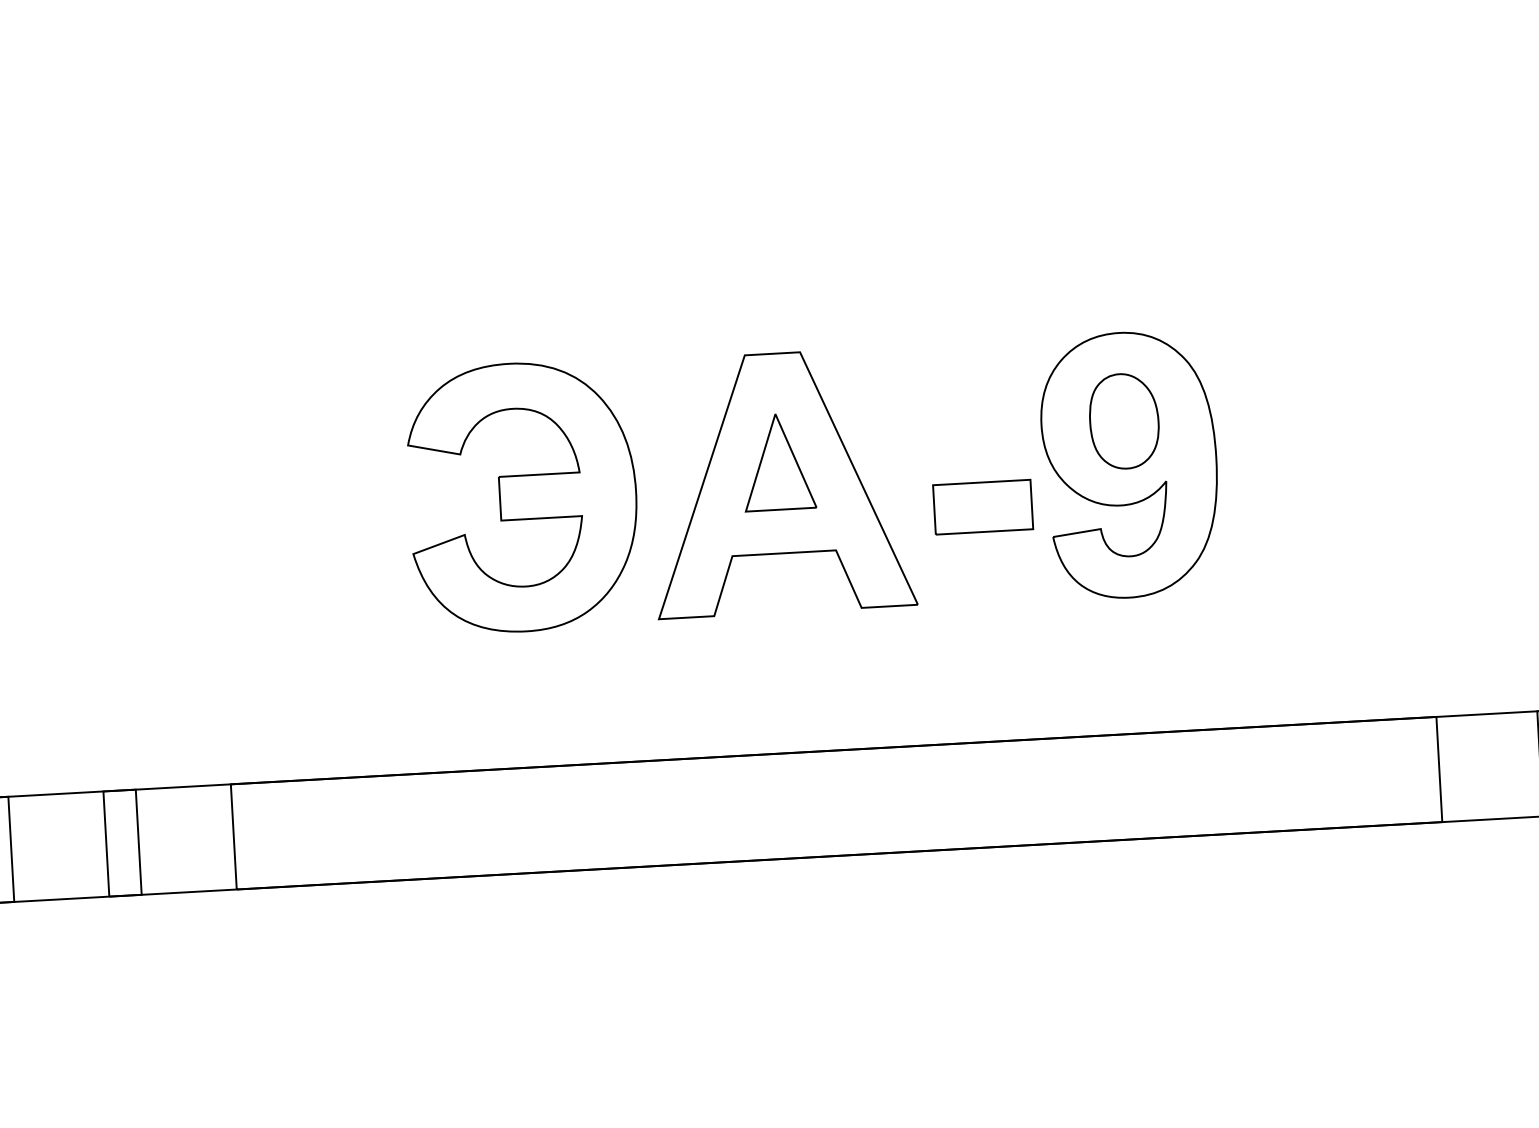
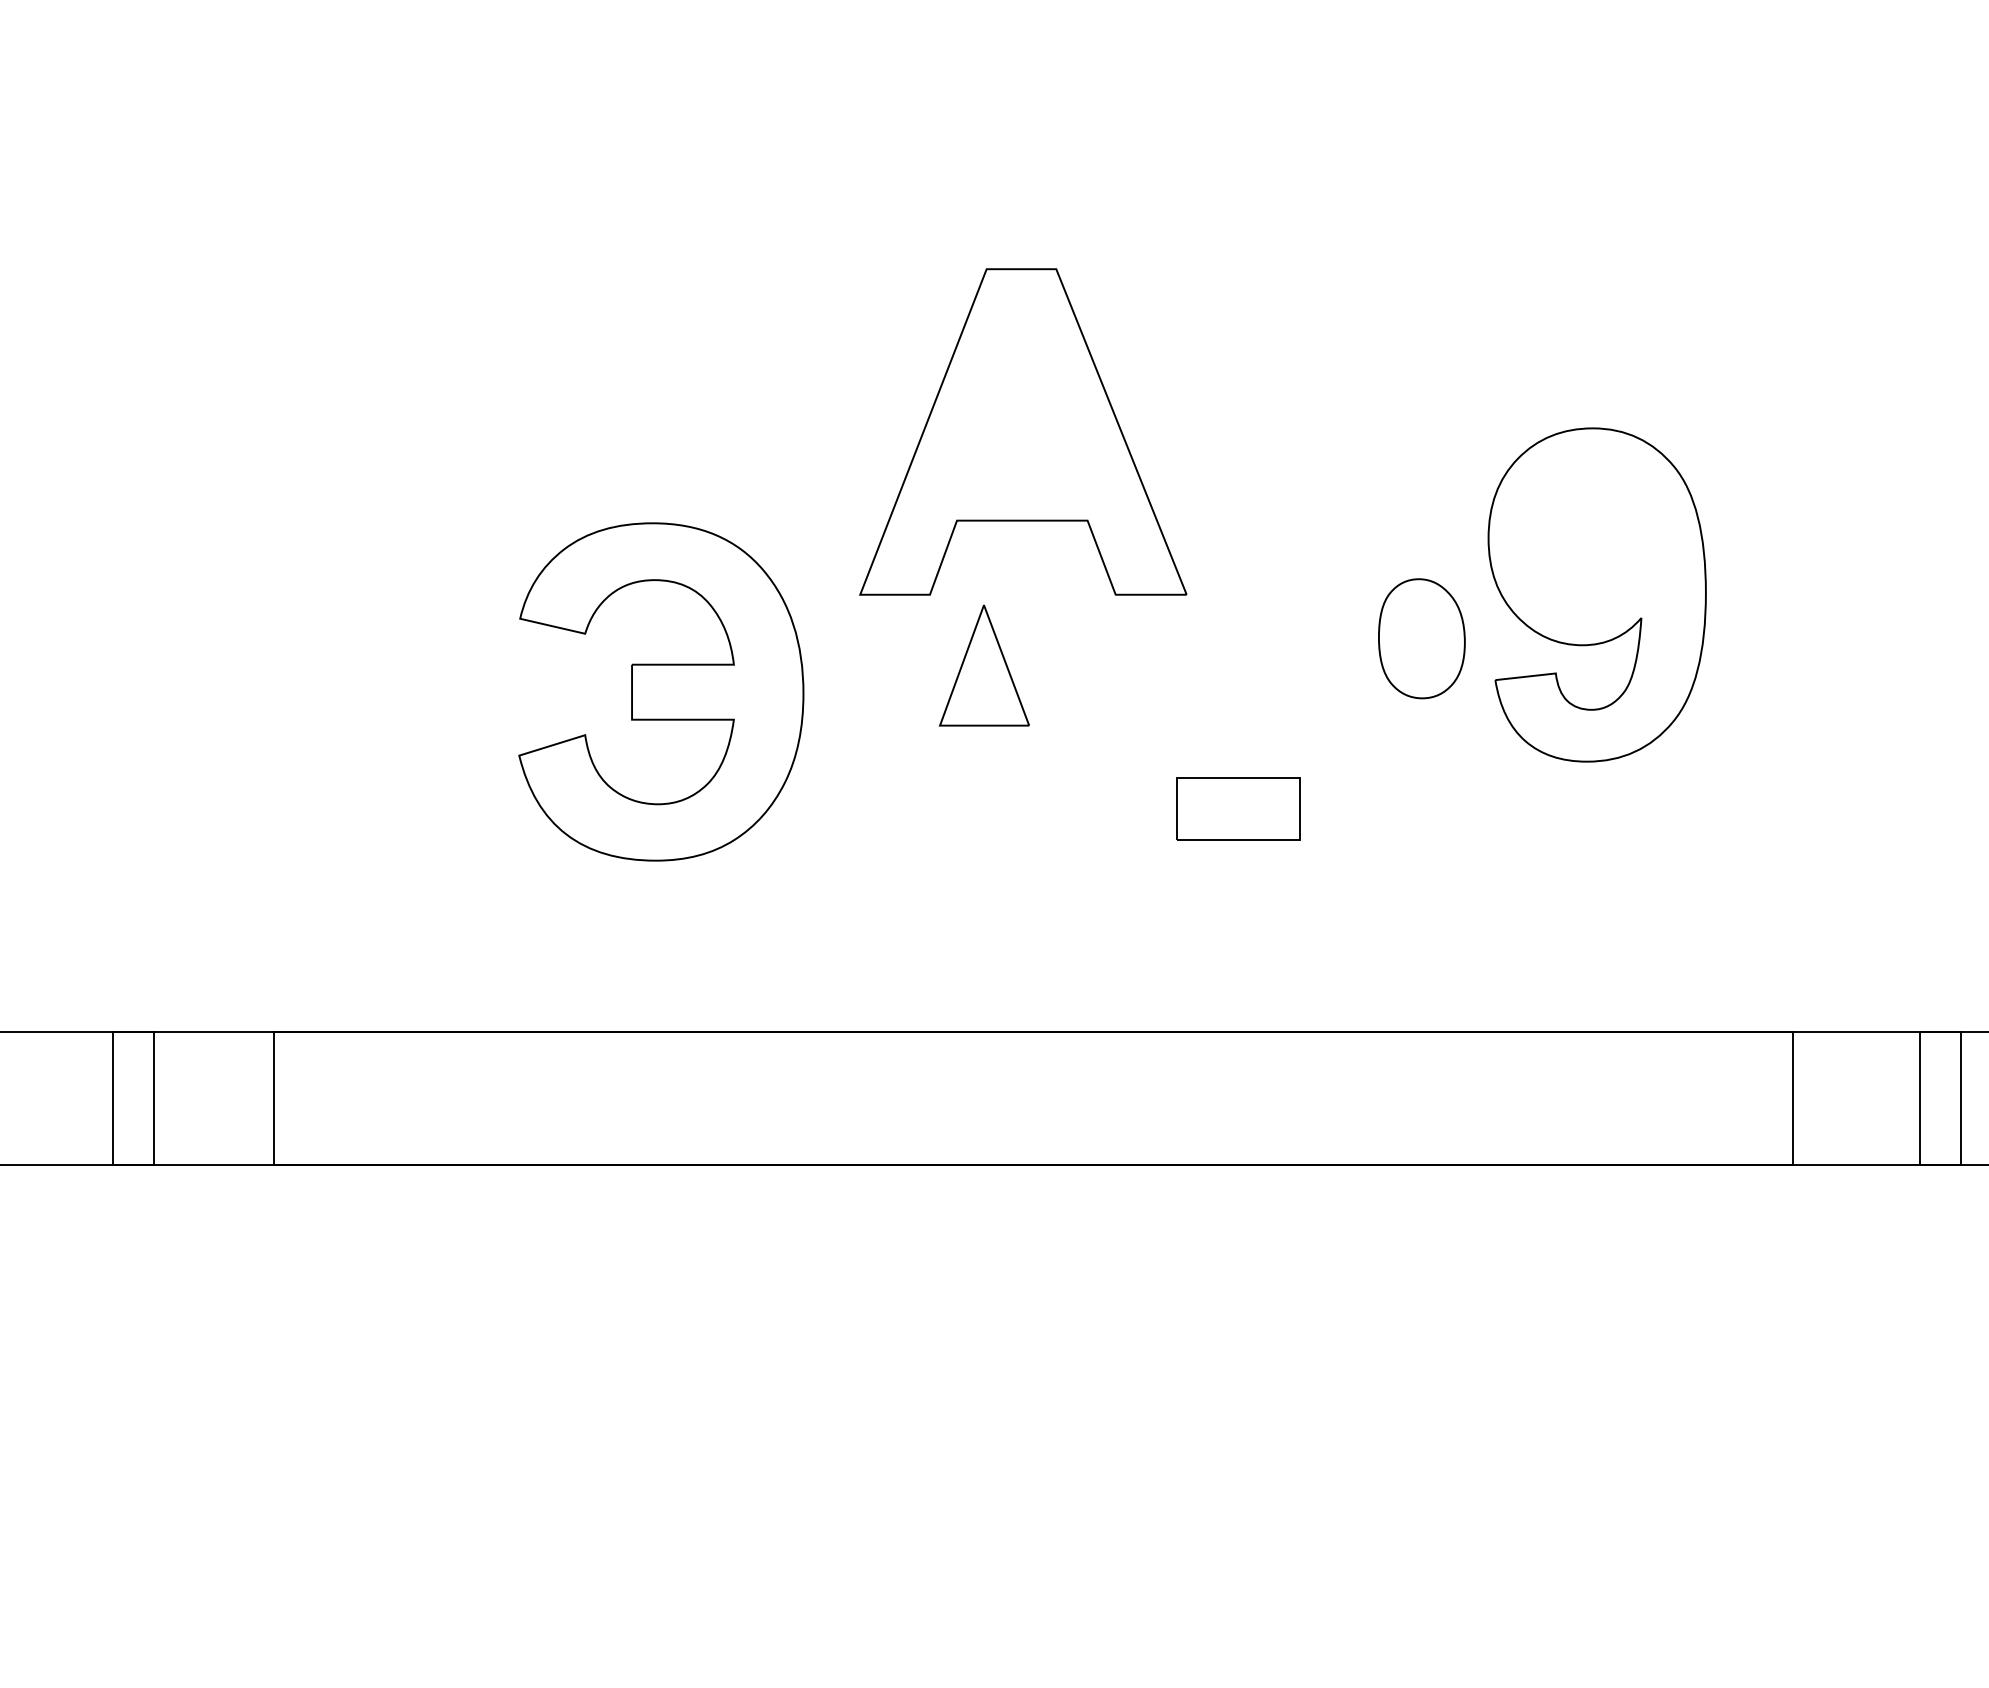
part: (1129, 464) -> (1596, 594), moved
part: (781, 482) -> (1023, 431), moved
part: (983, 507) -> (1238, 808), moved

